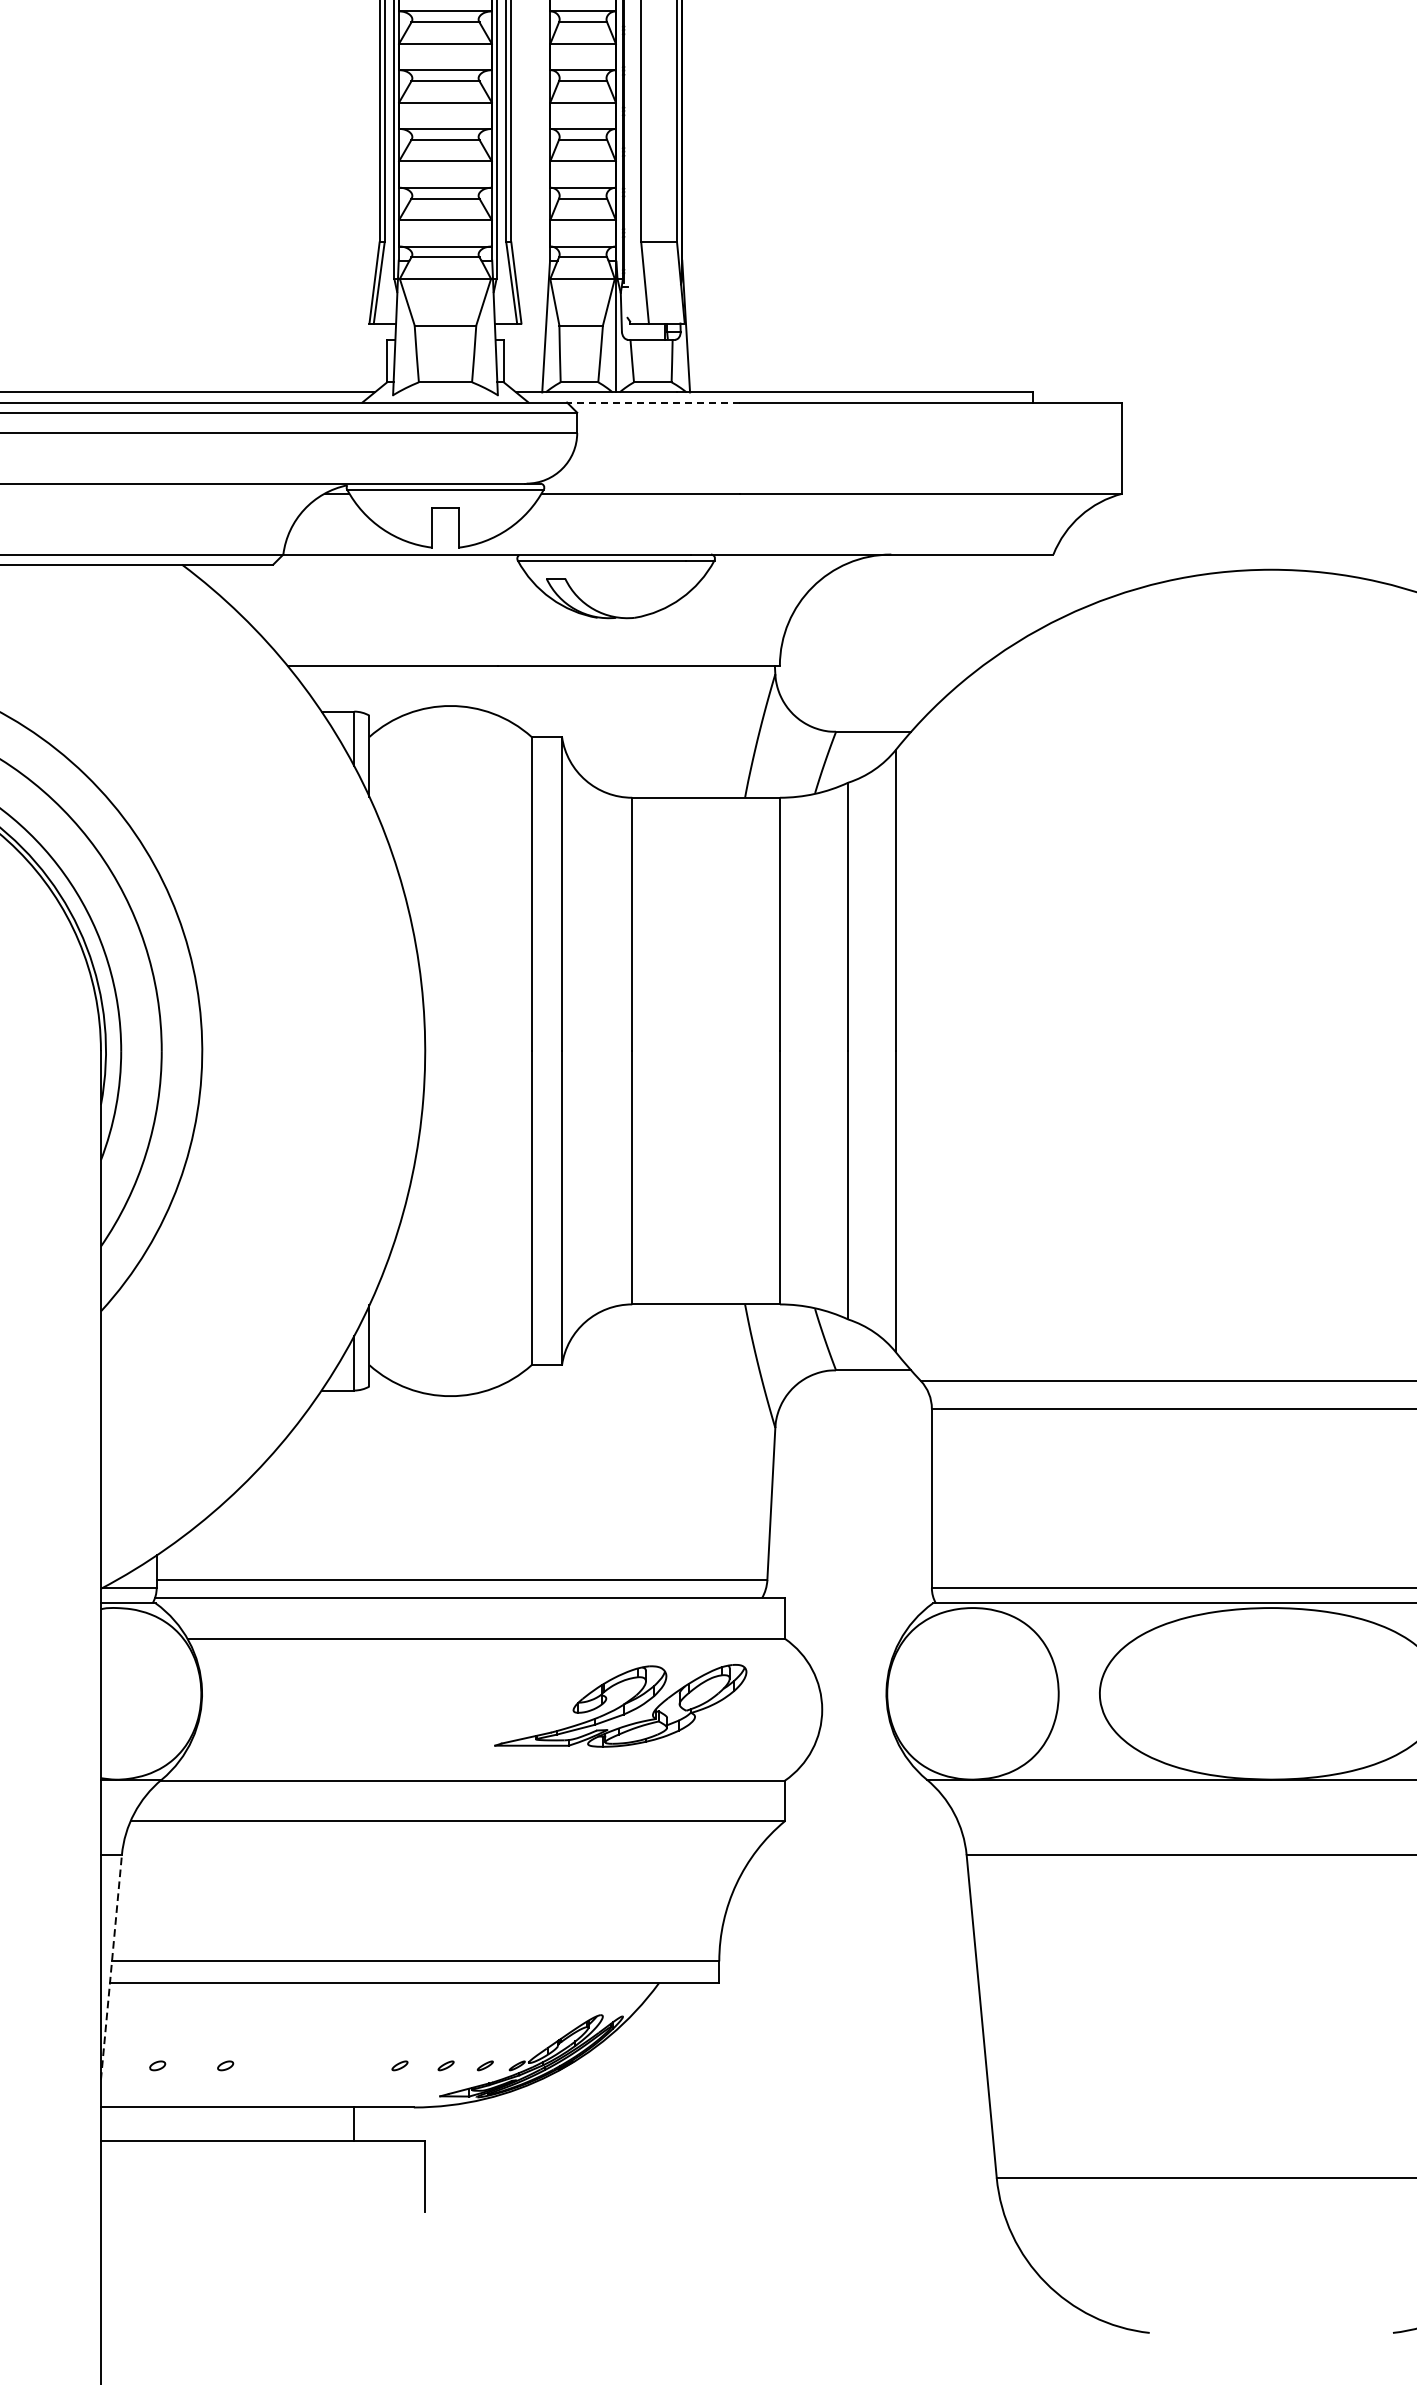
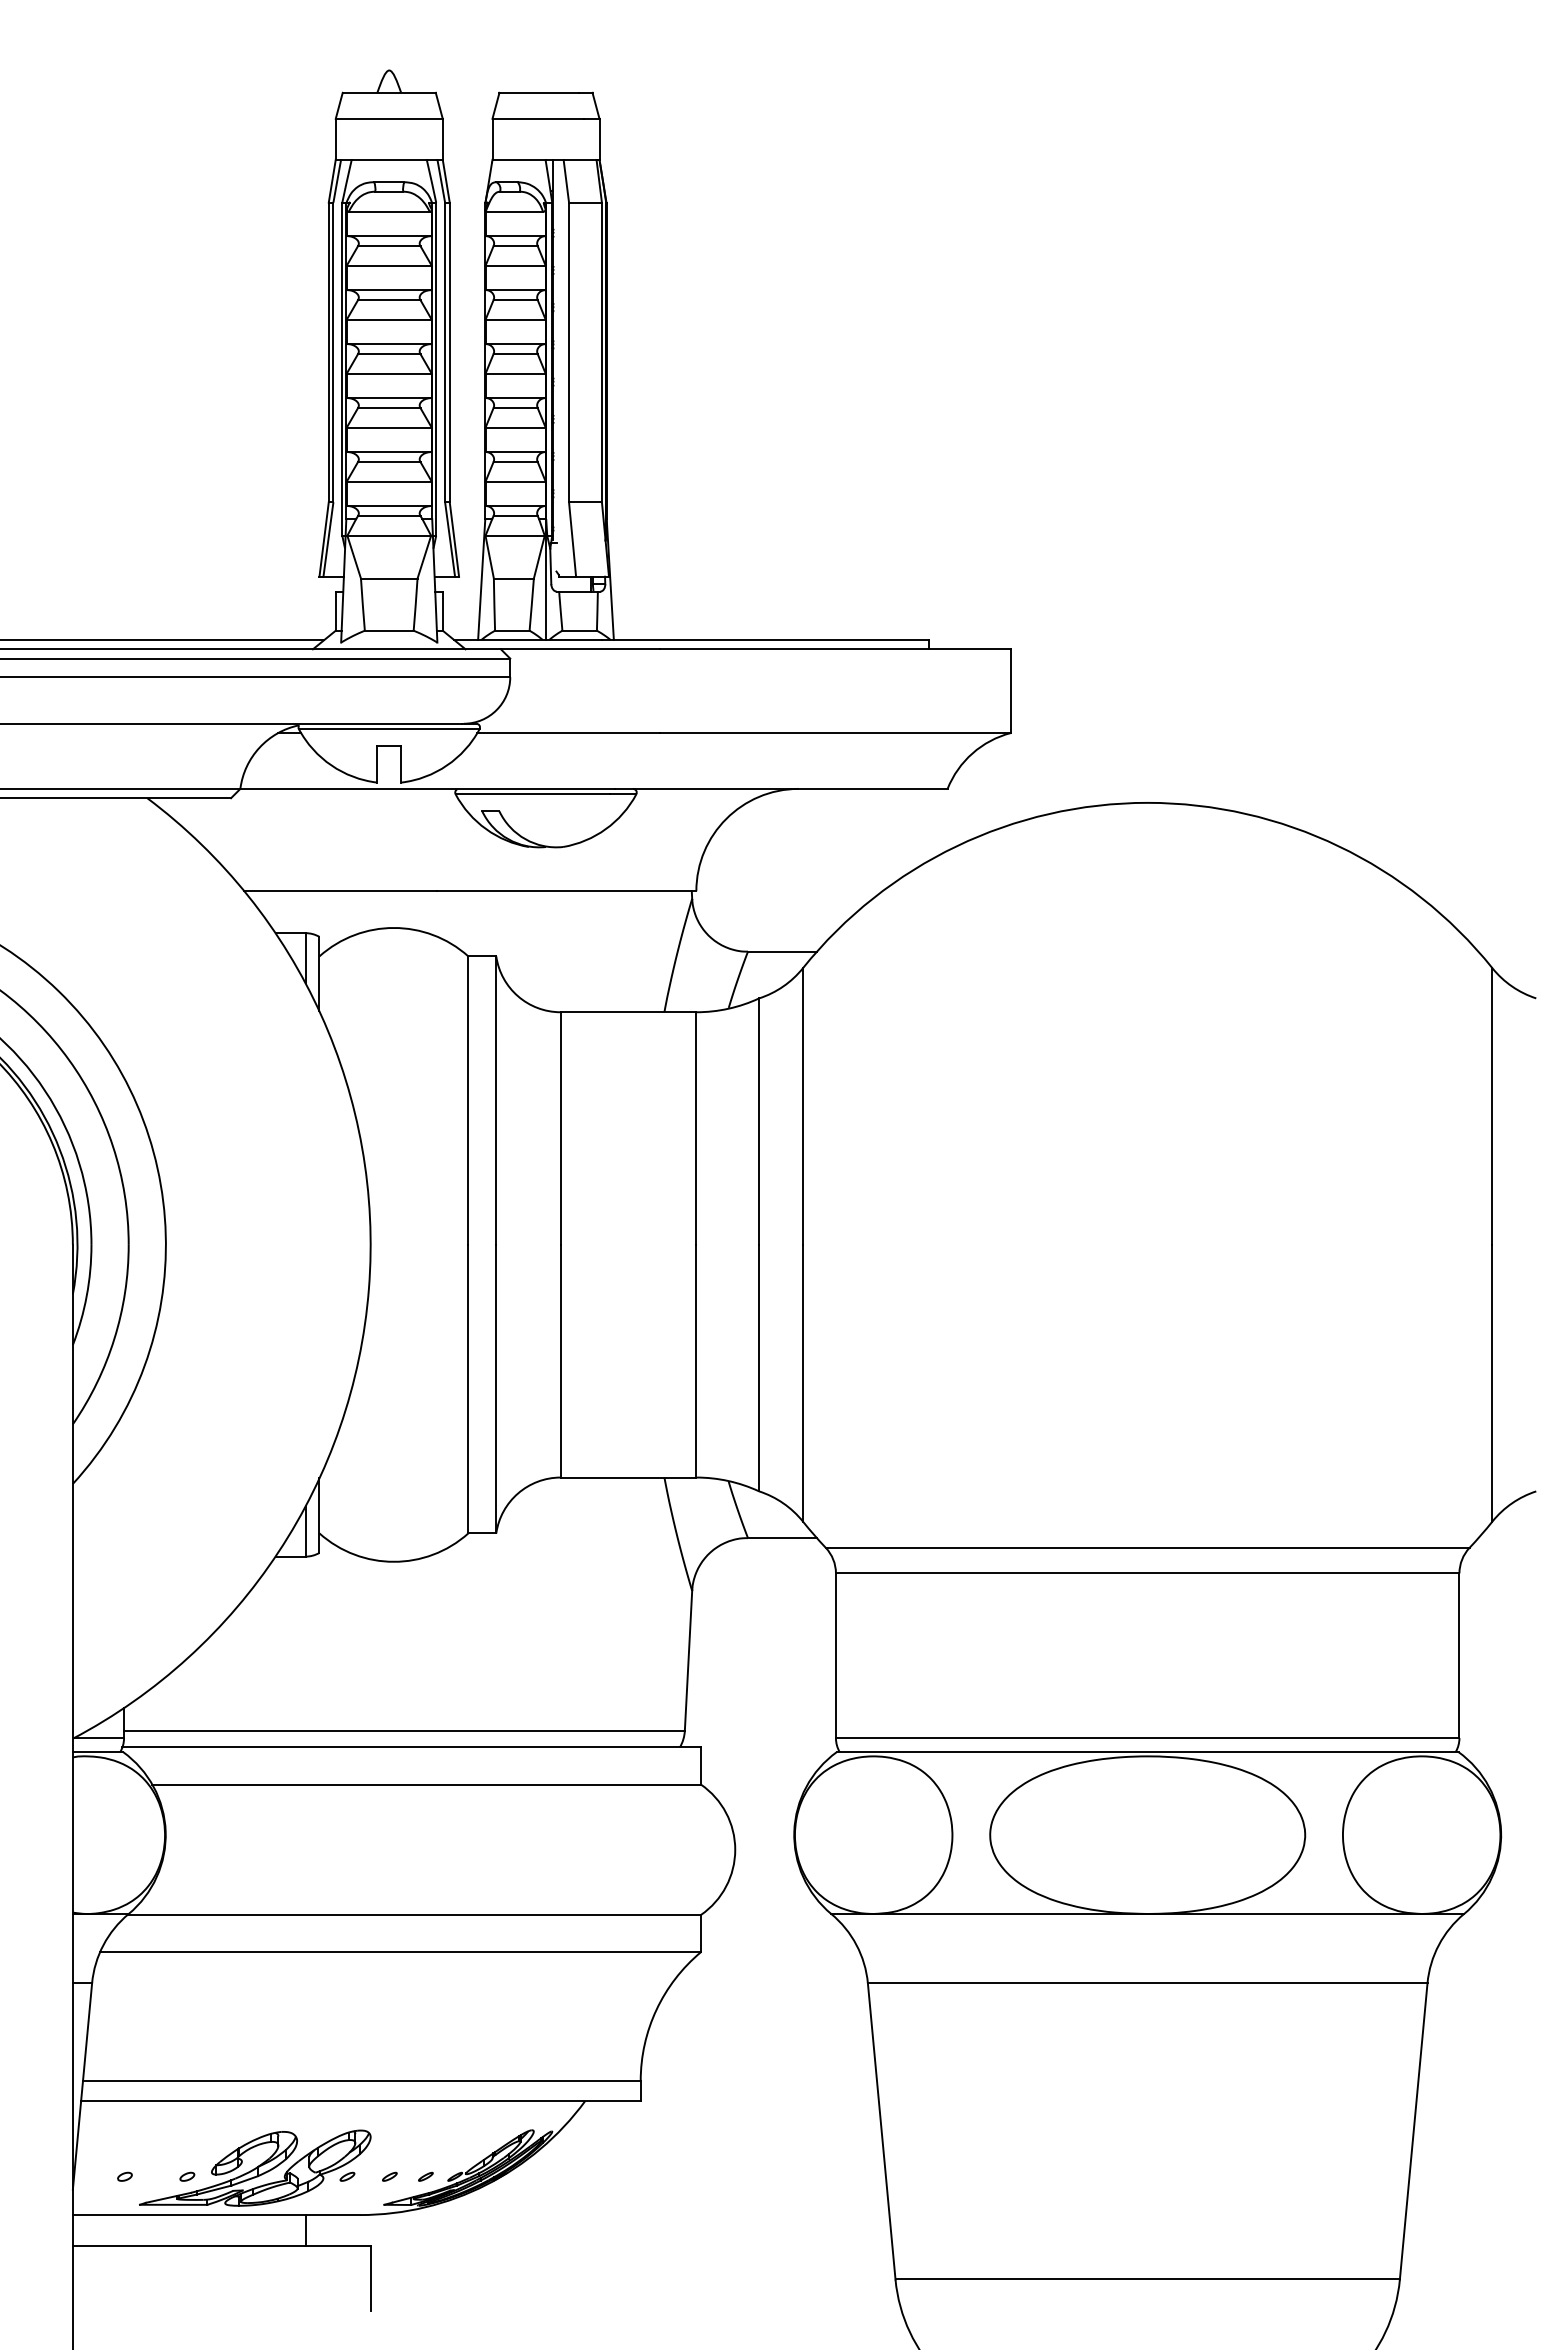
line: (652, 402) -> (579, 649), dashed -> solid
part: (621, 1705) -> (255, 2167), moved
line: (111, 1967) -> (82, 2086), dashed -> solid

